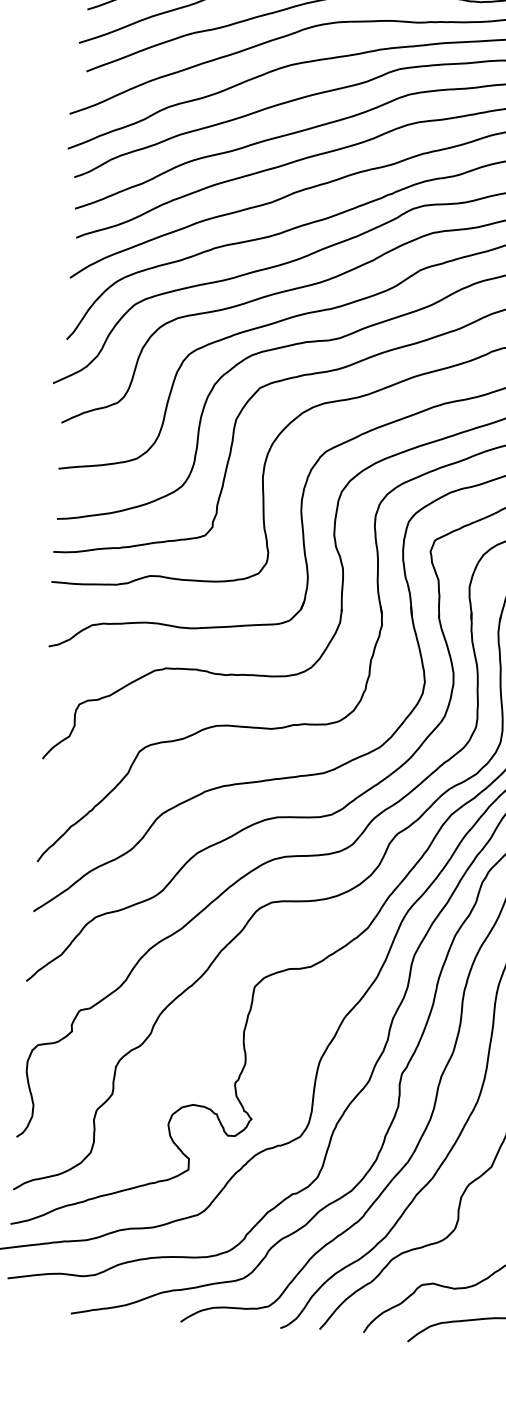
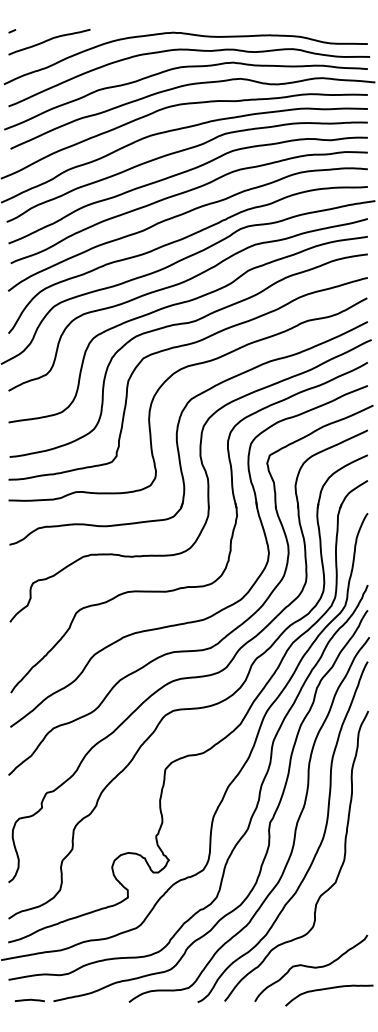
curve: (36, 1310) -> (29, 1000), added

